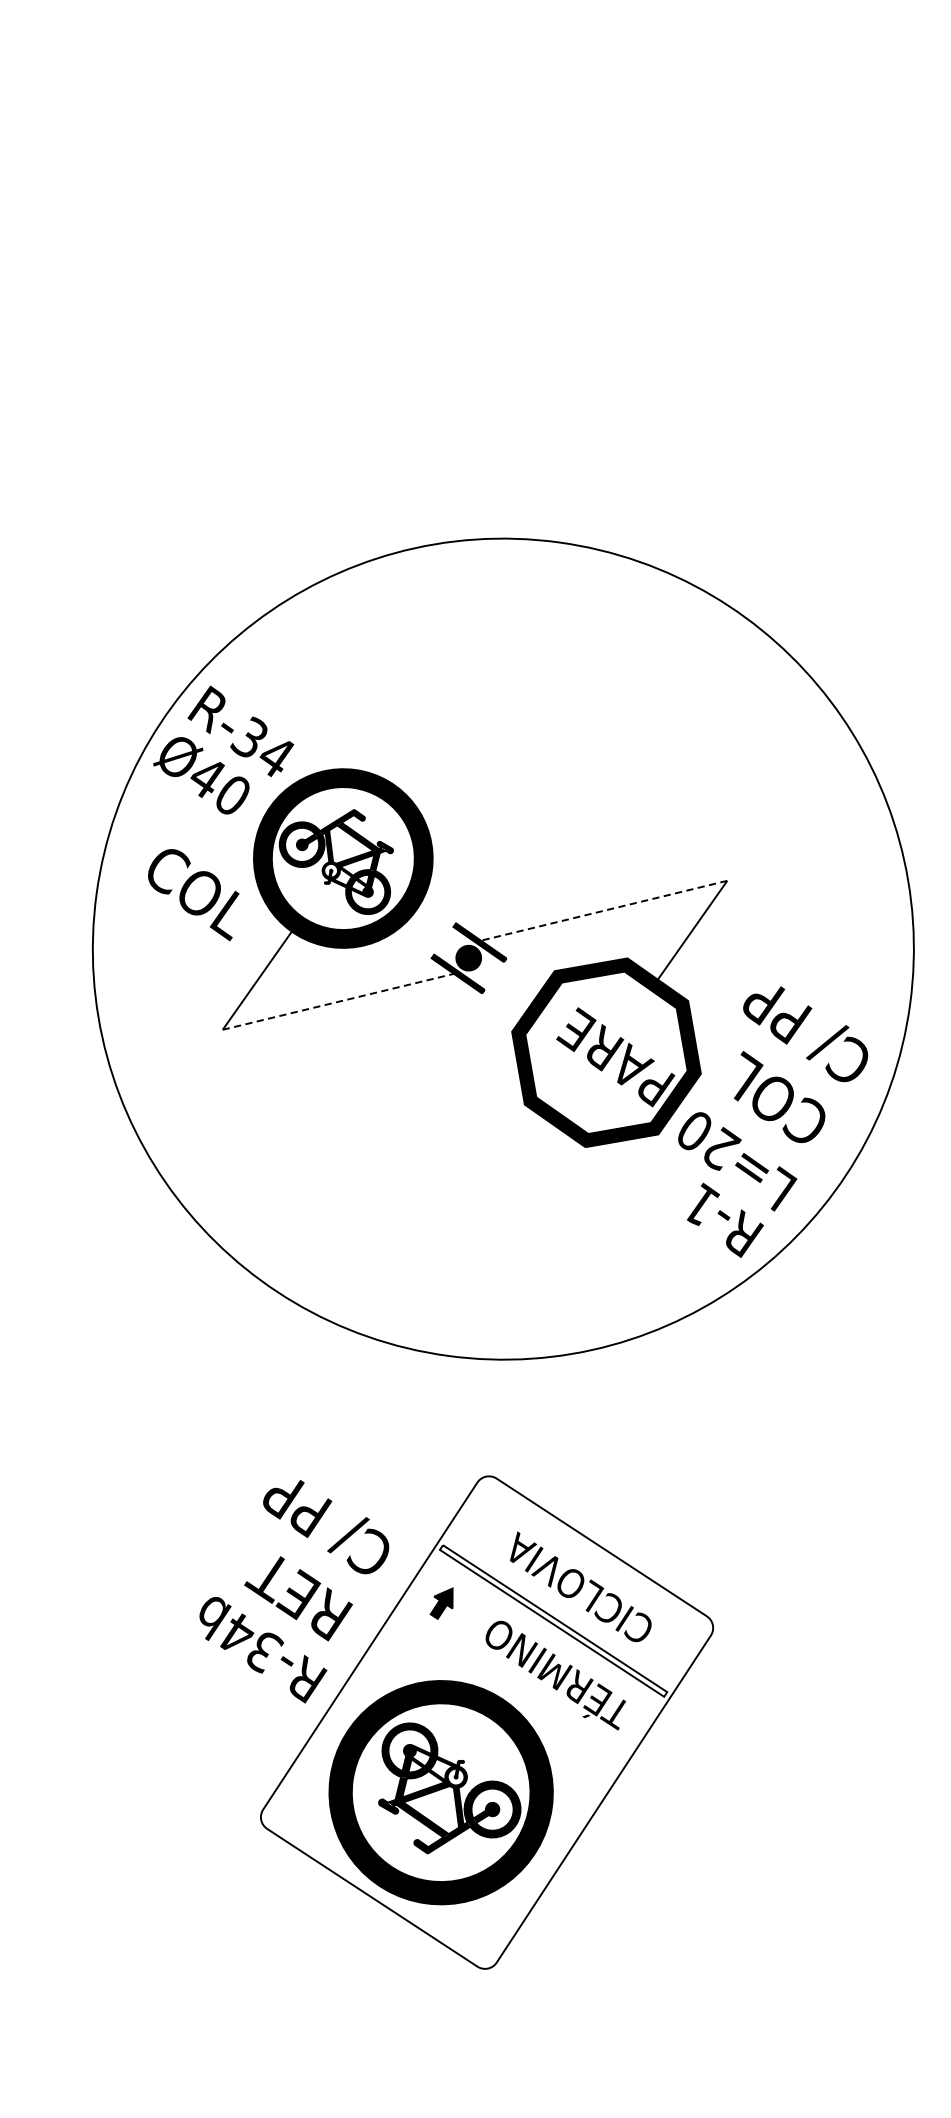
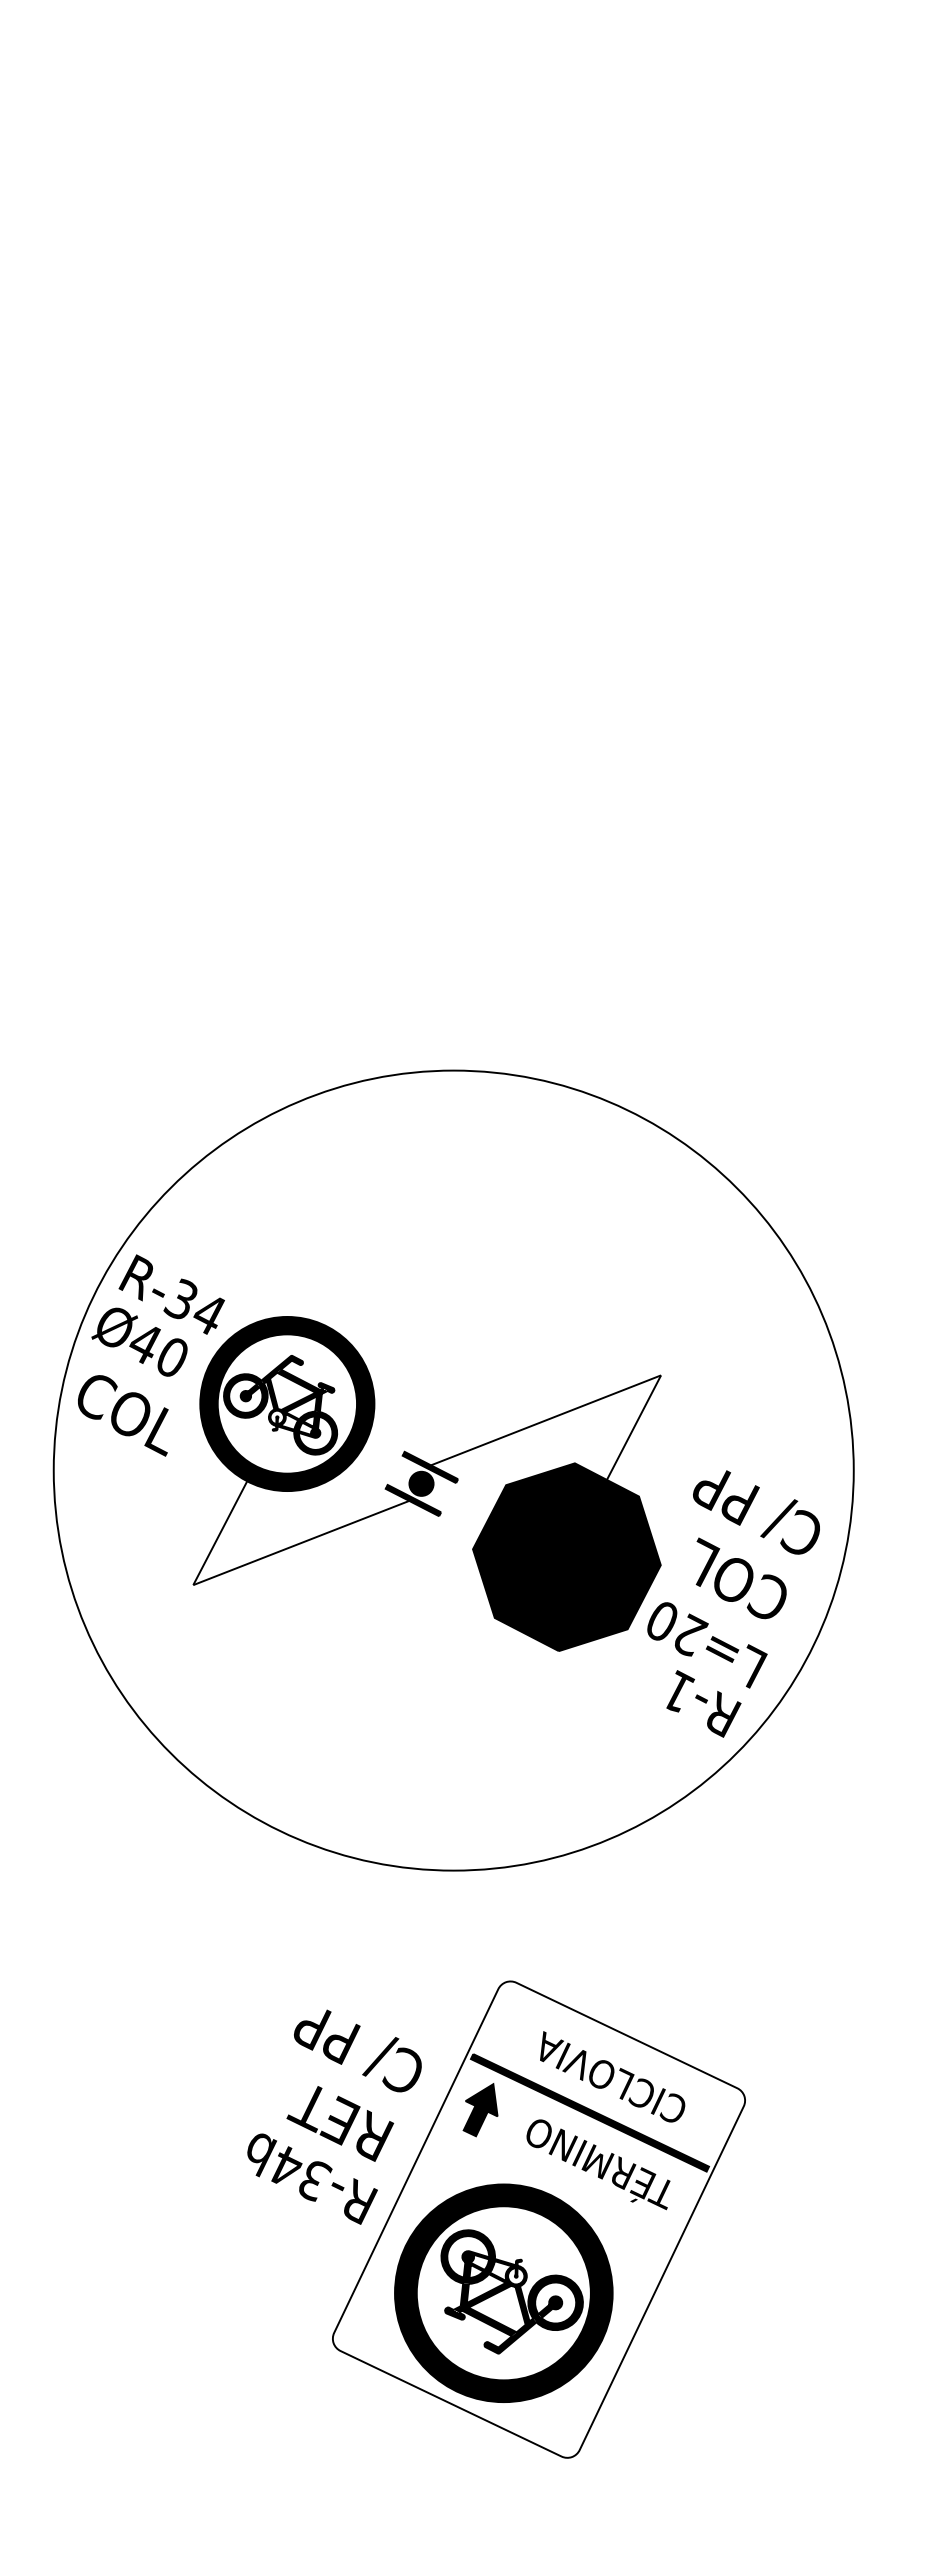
text: (192, 893) -> (123, 1415), moved
line: (604, 910) -> (546, 1420), dashed -> solid
line: (338, 1002) -> (301, 1543), dashed -> solid
fill: (606, 1053) -> (566, 1557), added
part: (442, 1603) -> (480, 2110), size x1.67
fill: (553, 1620) -> (589, 2112), added

